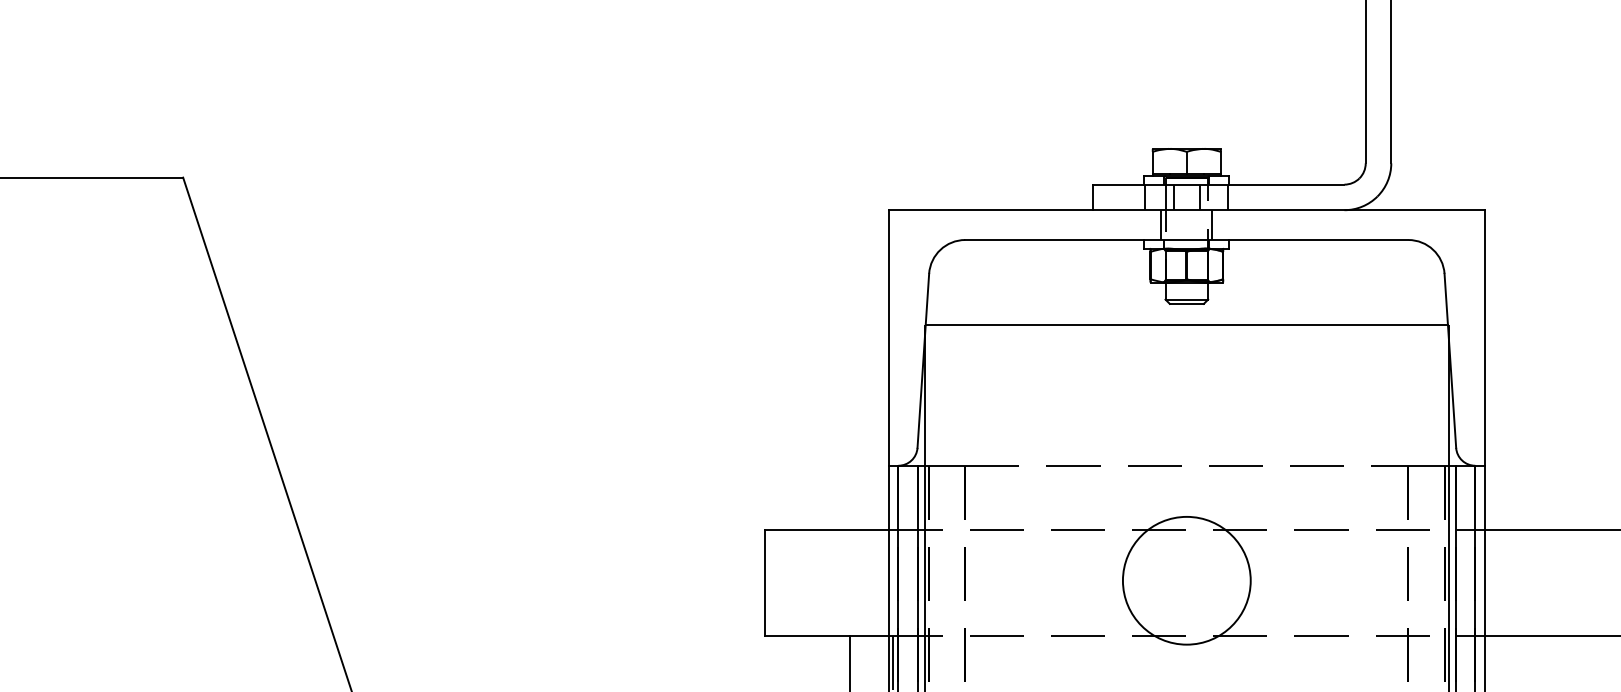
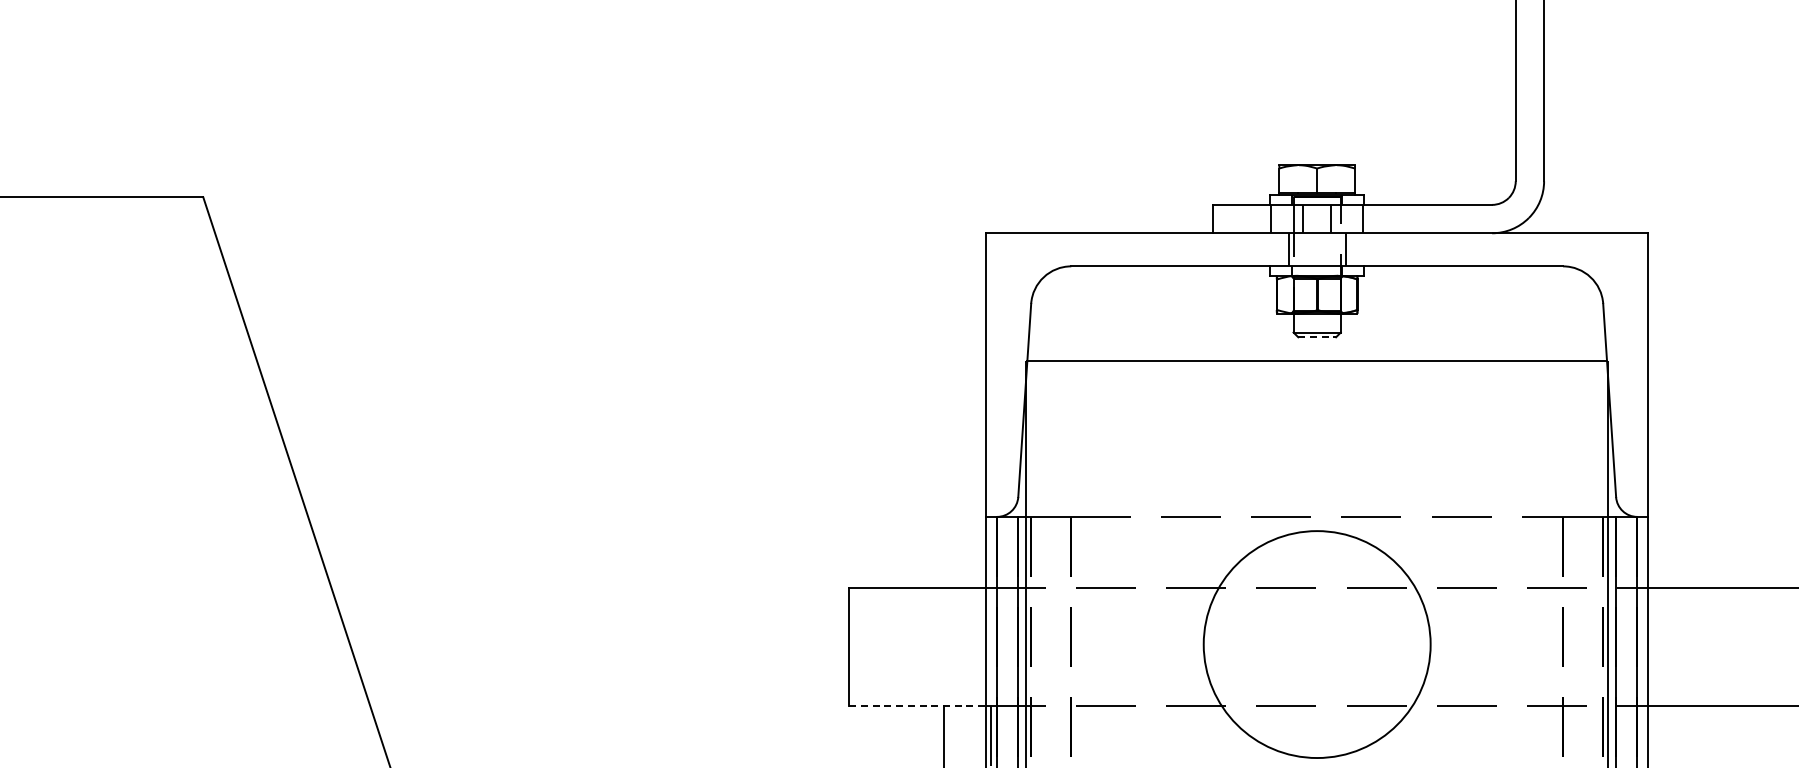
line: (1187, 304) -> (1317, 337), solid -> dashed
circle: (1187, 580) -> (1317, 644), size x1.6
line: (826, 636) -> (917, 706), solid -> dashed

